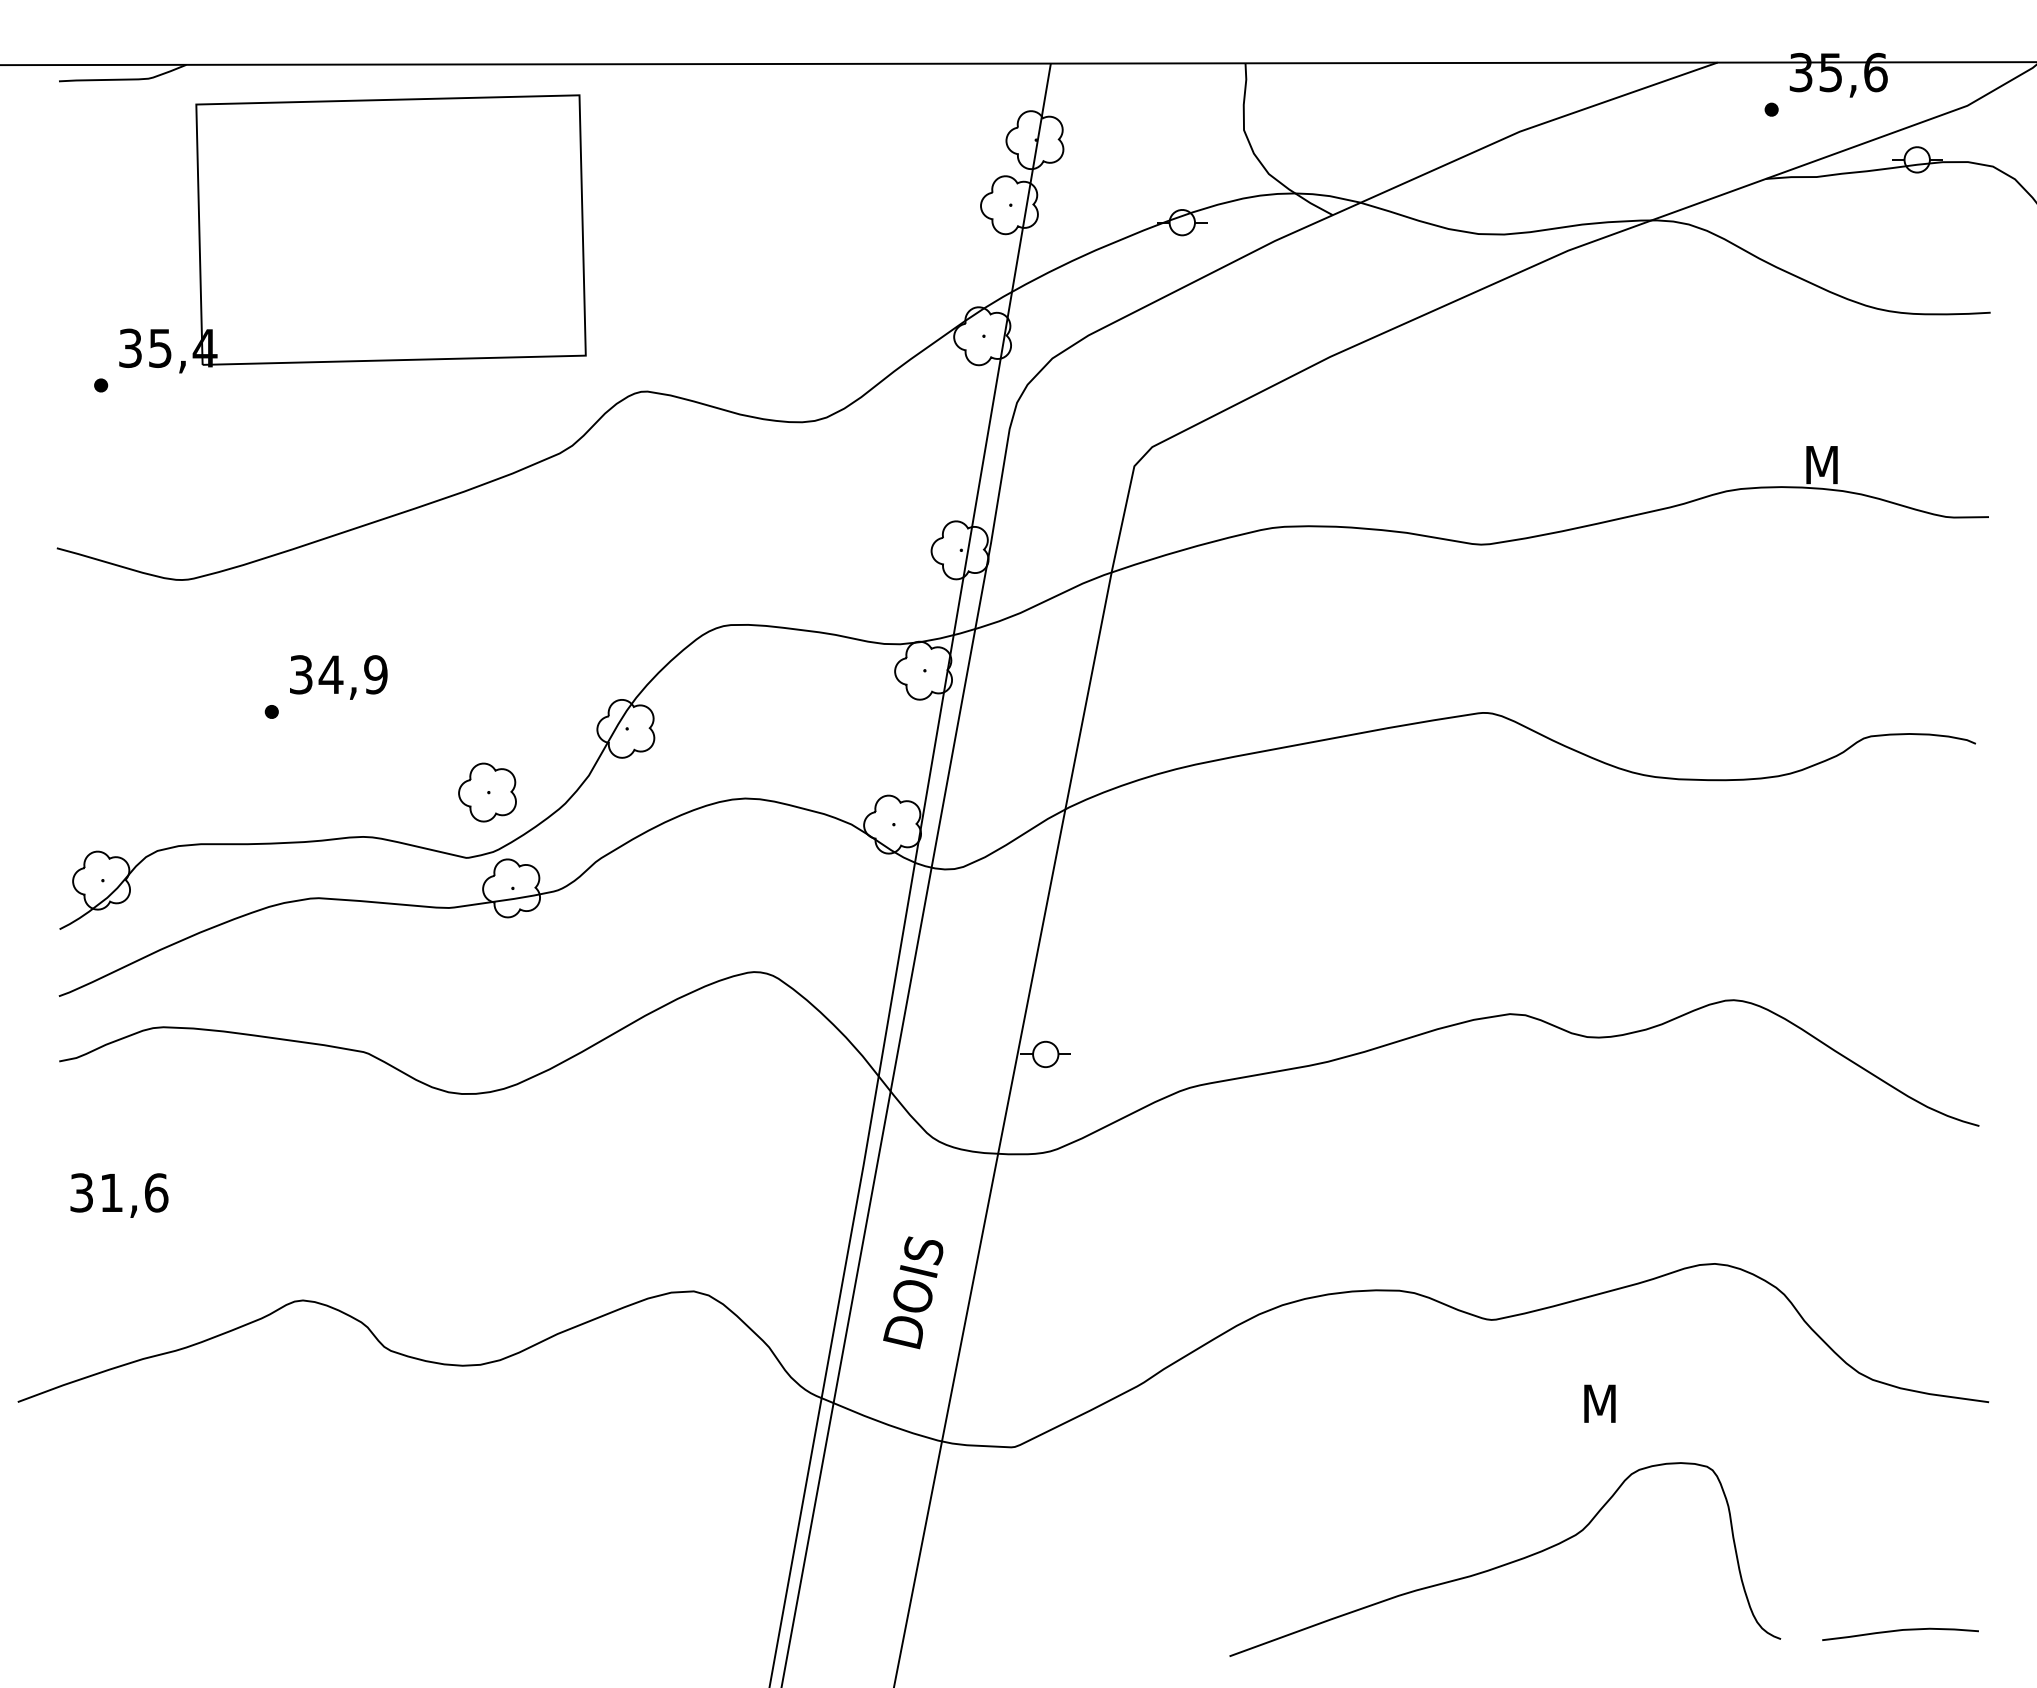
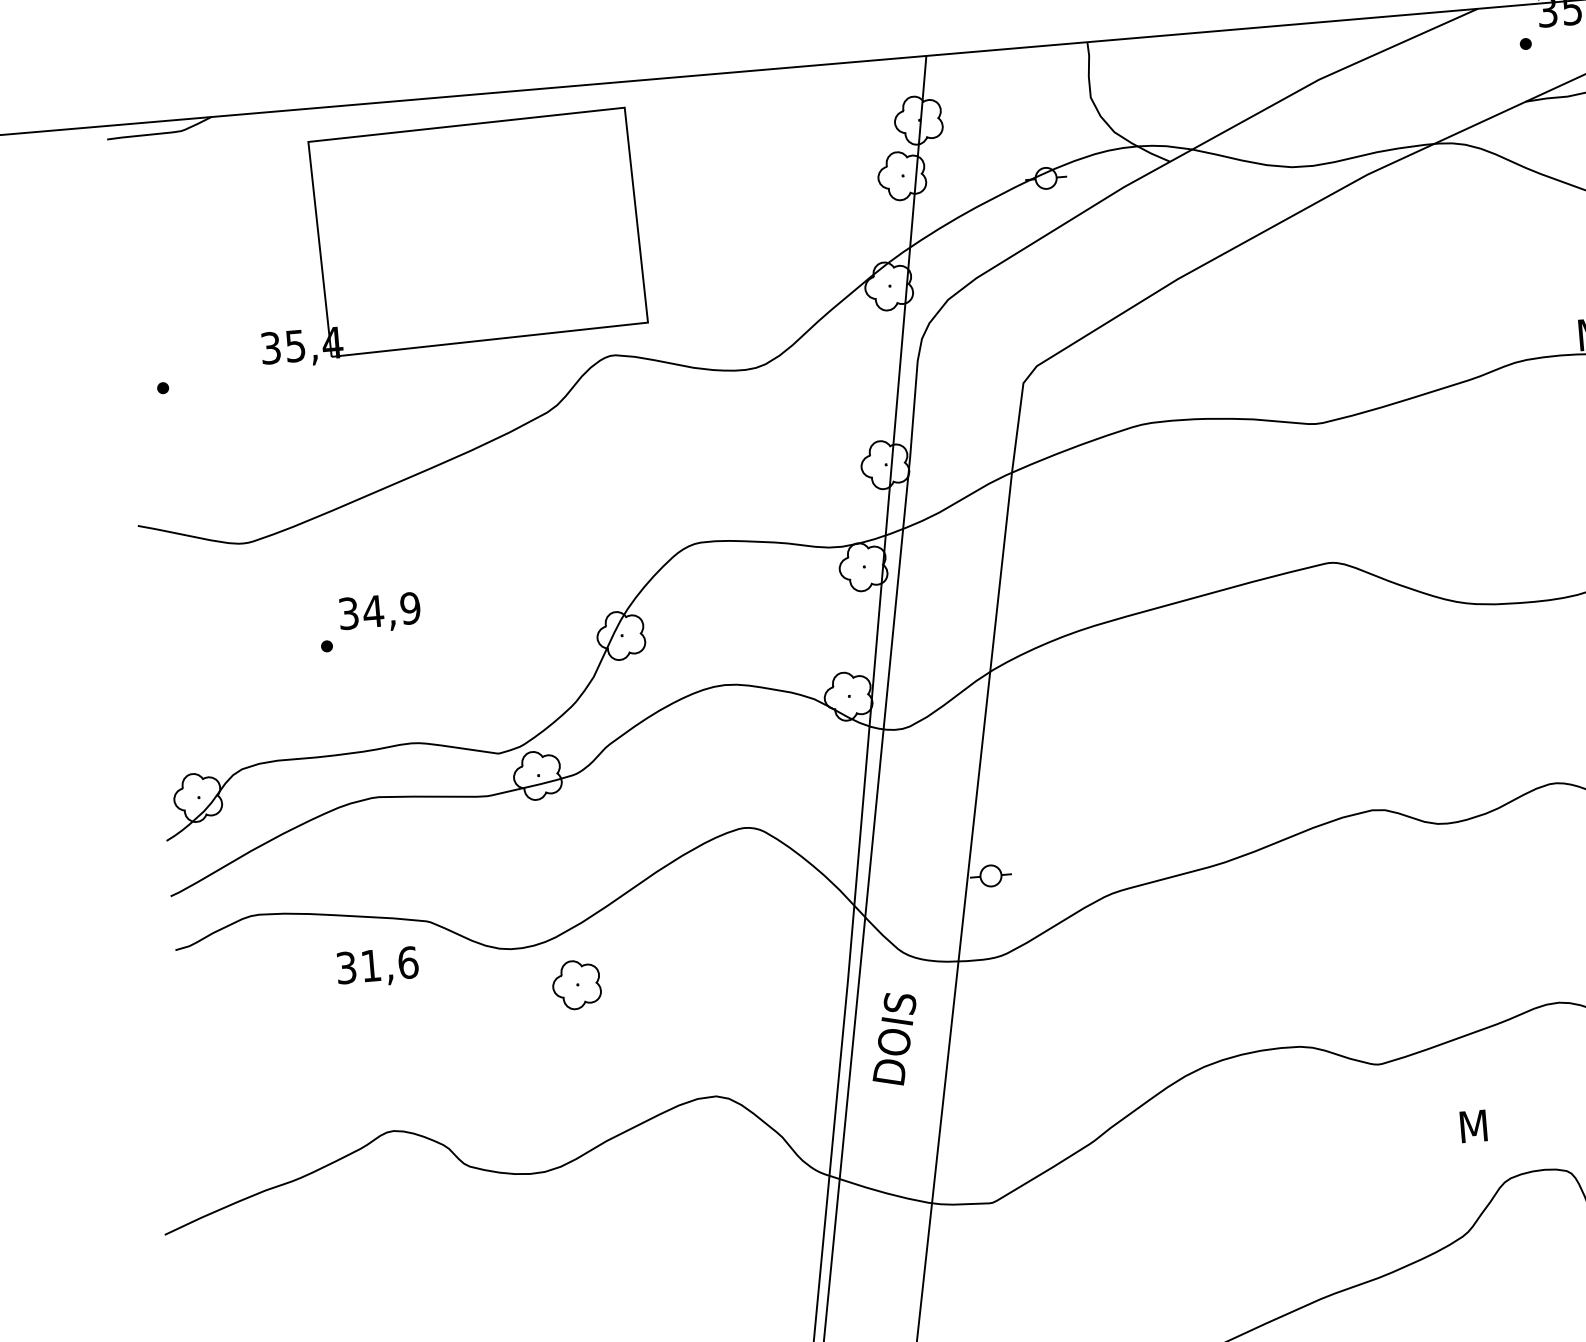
part: (352, 233) -> (446, 237), moved
part: (487, 792) -> (576, 984), moved
text: (119, 1195) -> (377, 967), moved
text: (913, 1292) -> (894, 1039), moved

